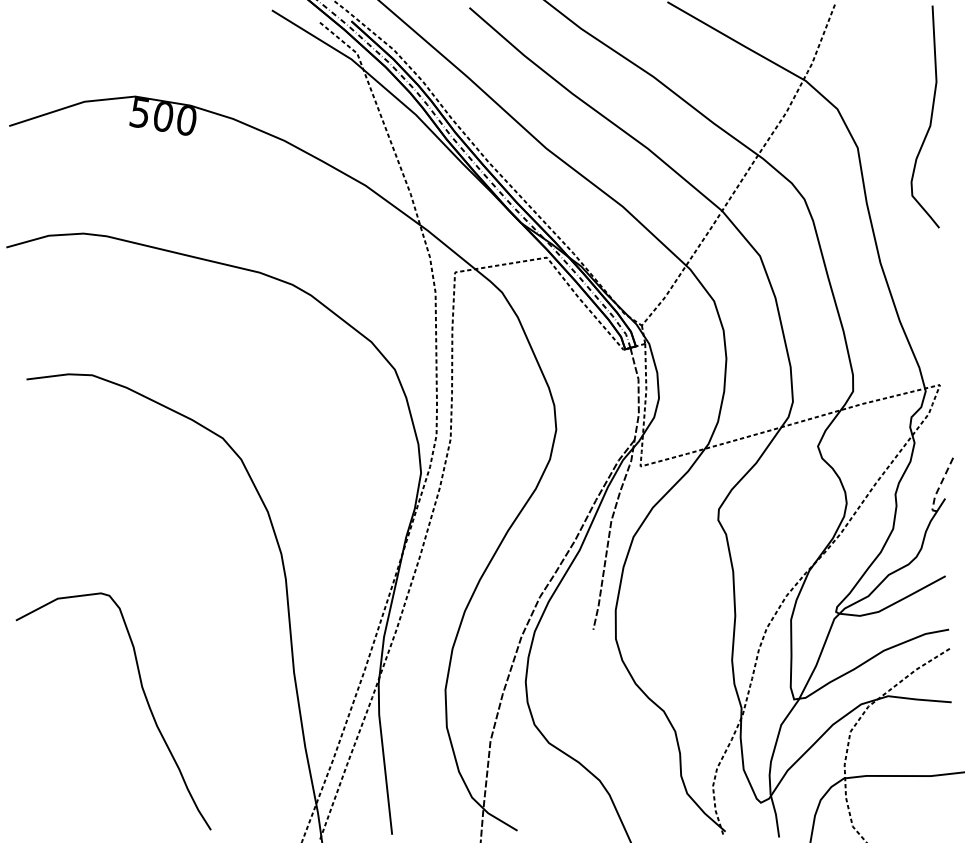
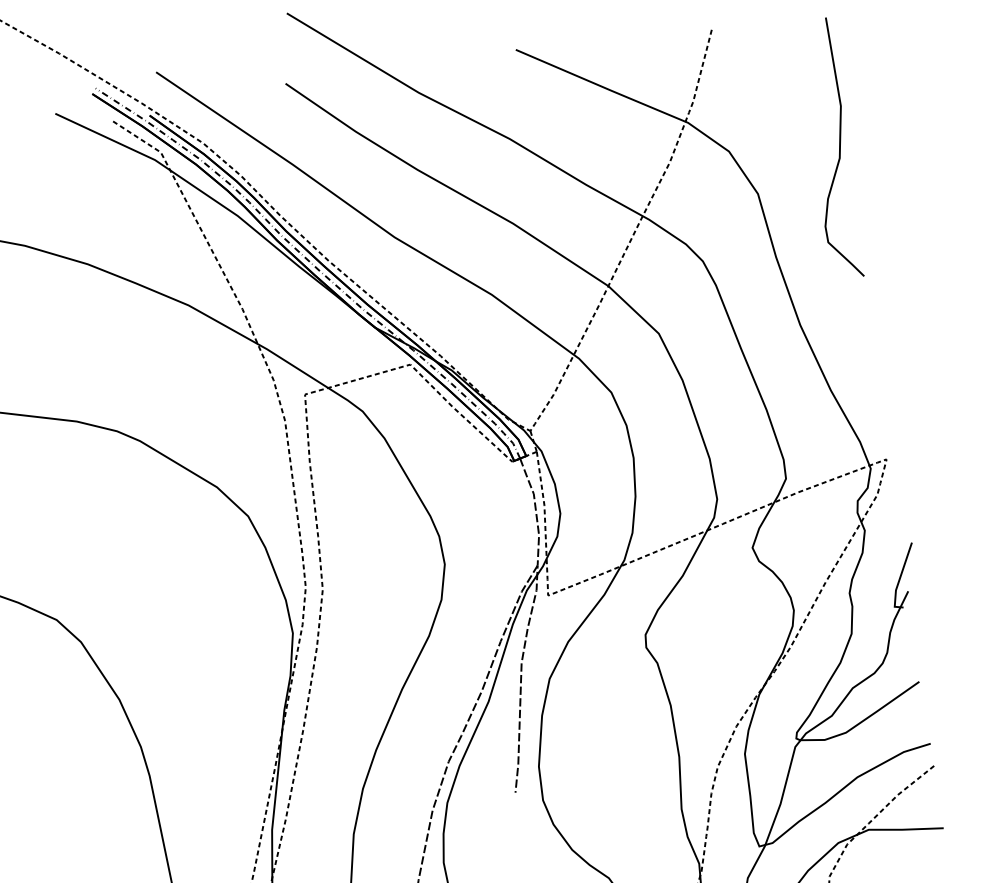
line: (938, 488) -> (898, 580), dashed -> solid

